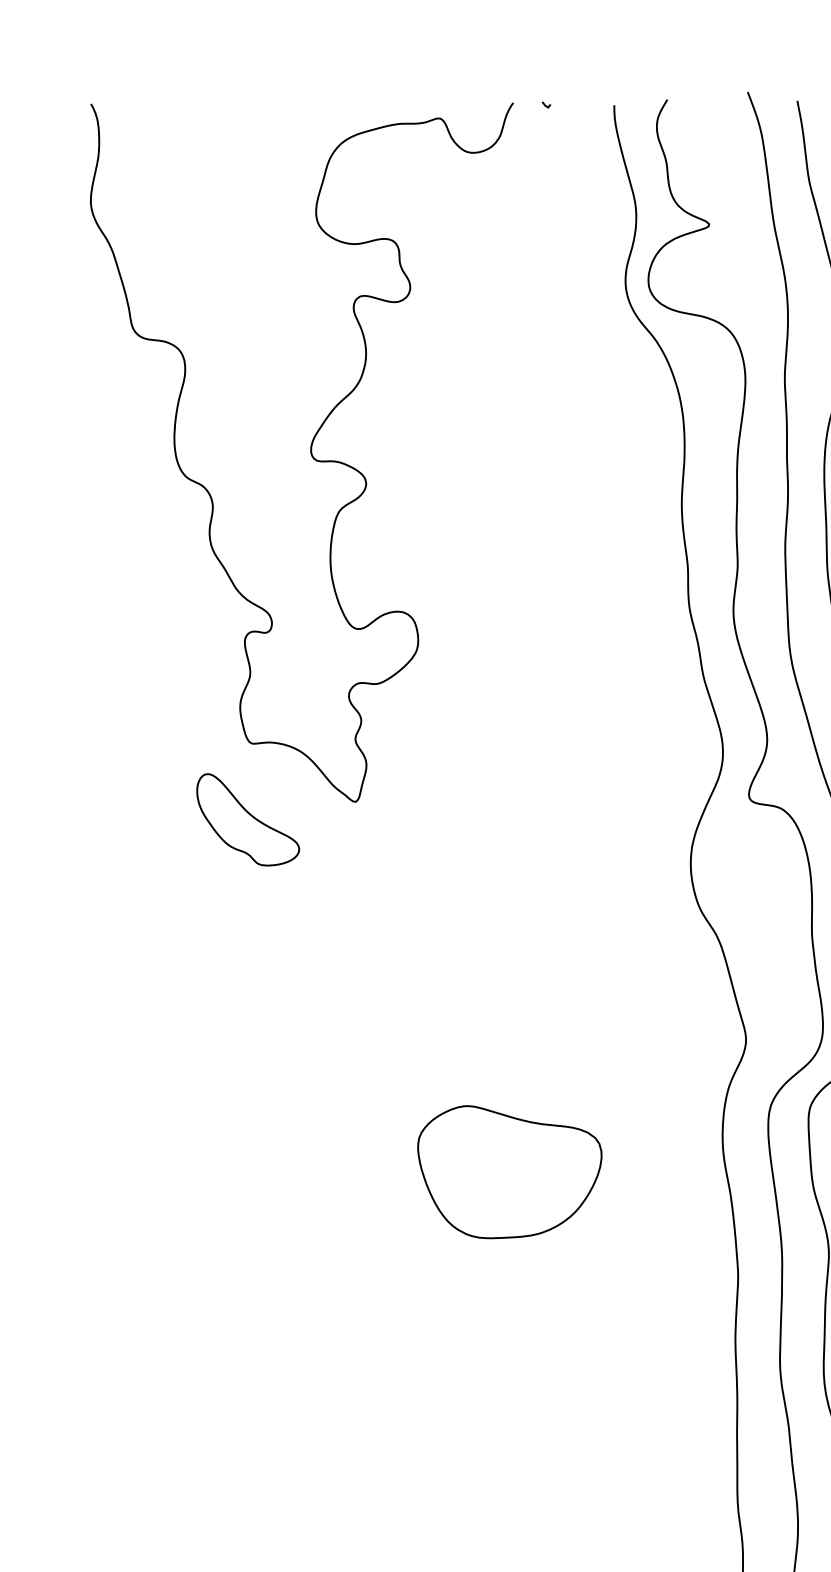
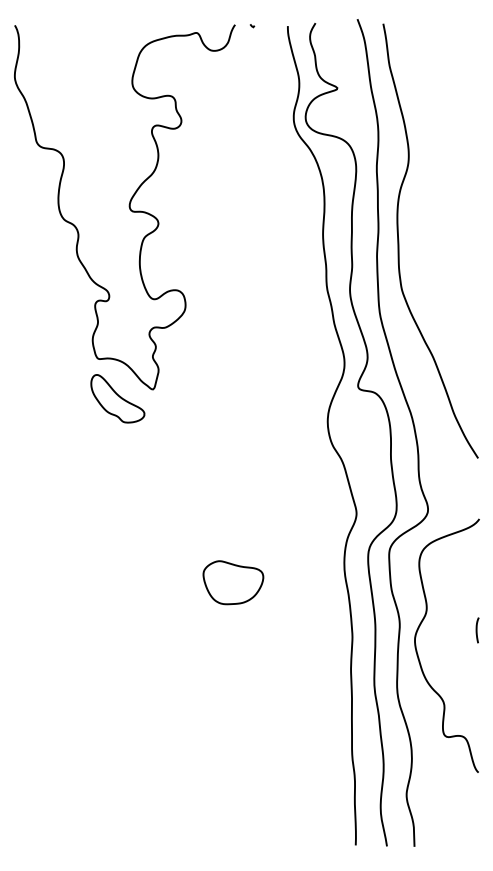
part: (247, 819) -> (117, 398), moved
part: (510, 1172) -> (233, 582), size x0.62

